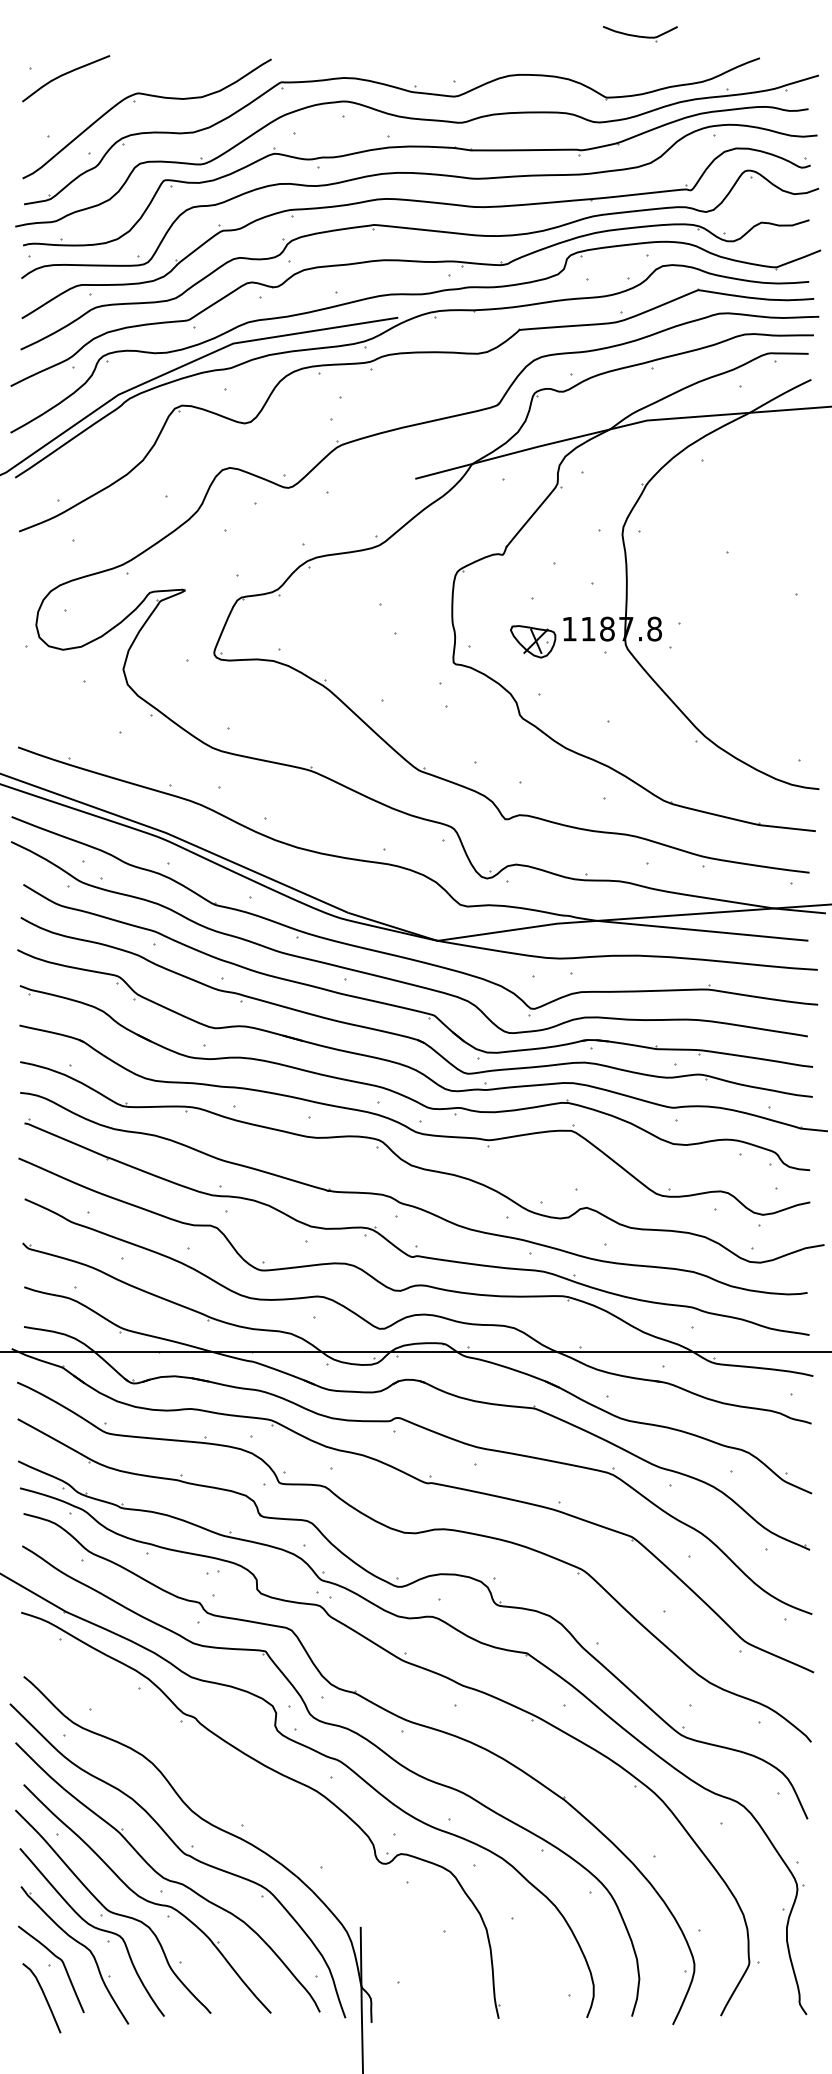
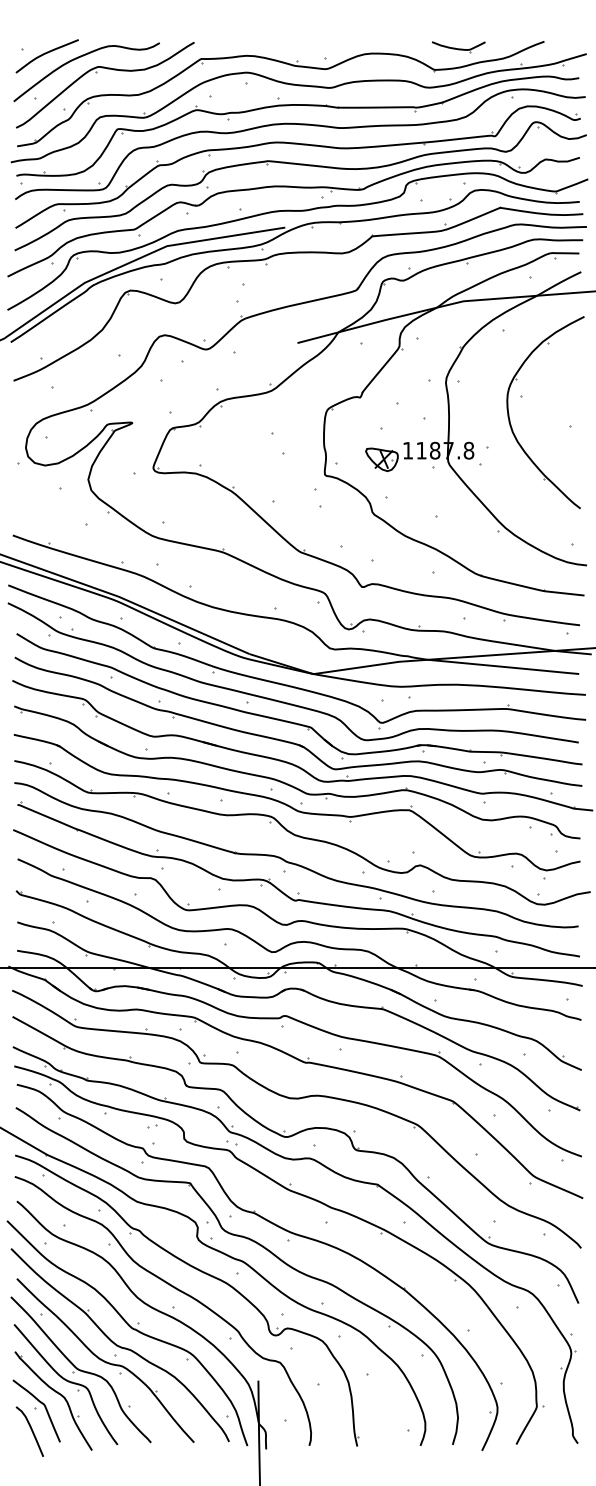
part: (639, 34) -> (458, 47), moved
curve: (113, 80) -> (81, 57), added
part: (712, 585) -> (510, 419), added
part: (245, 1799) -> (175, 1289), added

